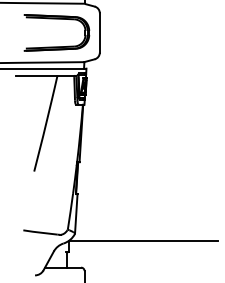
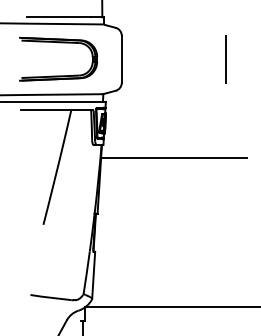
part: (56, 19) -> (58, 43), moved
line: (187, 32) -> (226, 58), added
line: (143, 115) -> (173, 157), added

